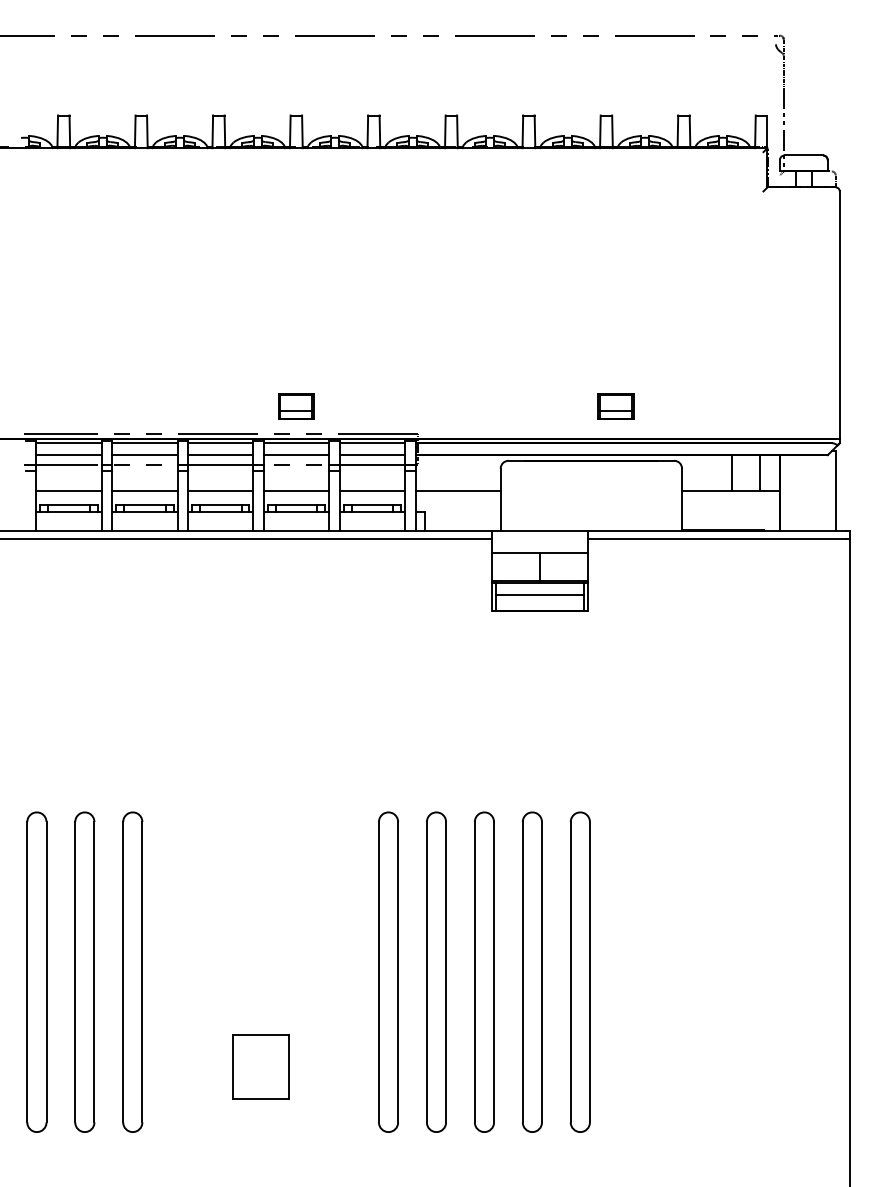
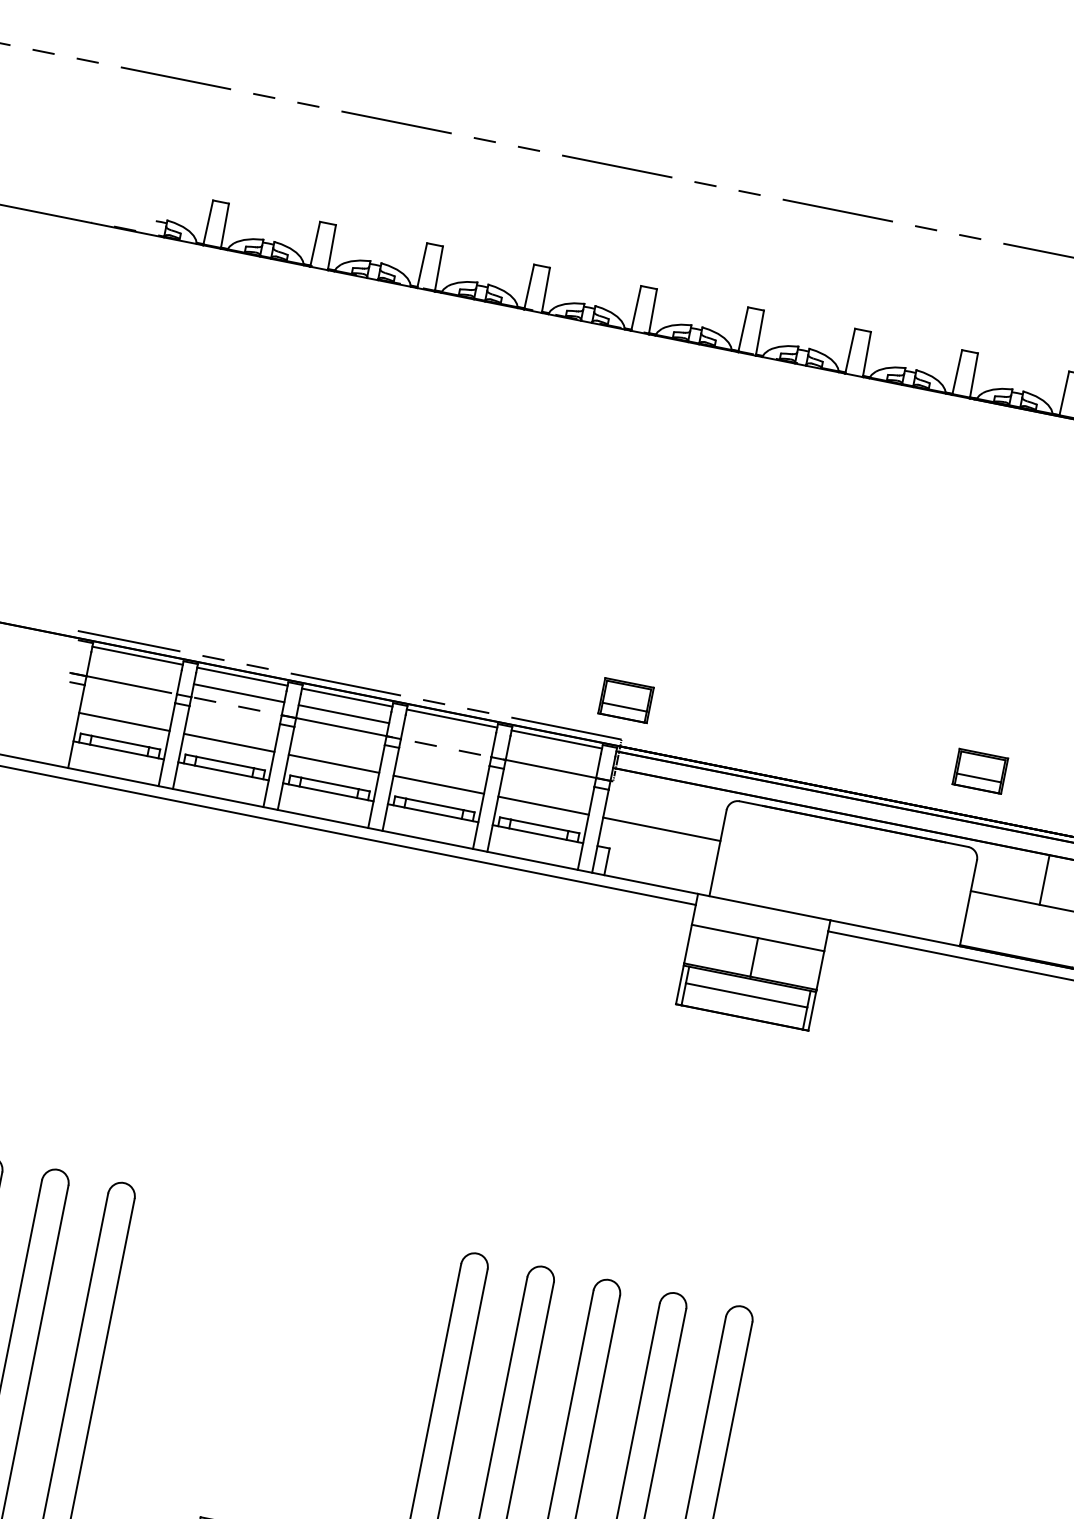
part: (296, 406) -> (626, 700), moved
part: (615, 406) -> (979, 771), moved
line: (68, 455) -> (133, 672), removed
line: (296, 455) -> (448, 735), removed
line: (372, 455) -> (553, 756), removed

